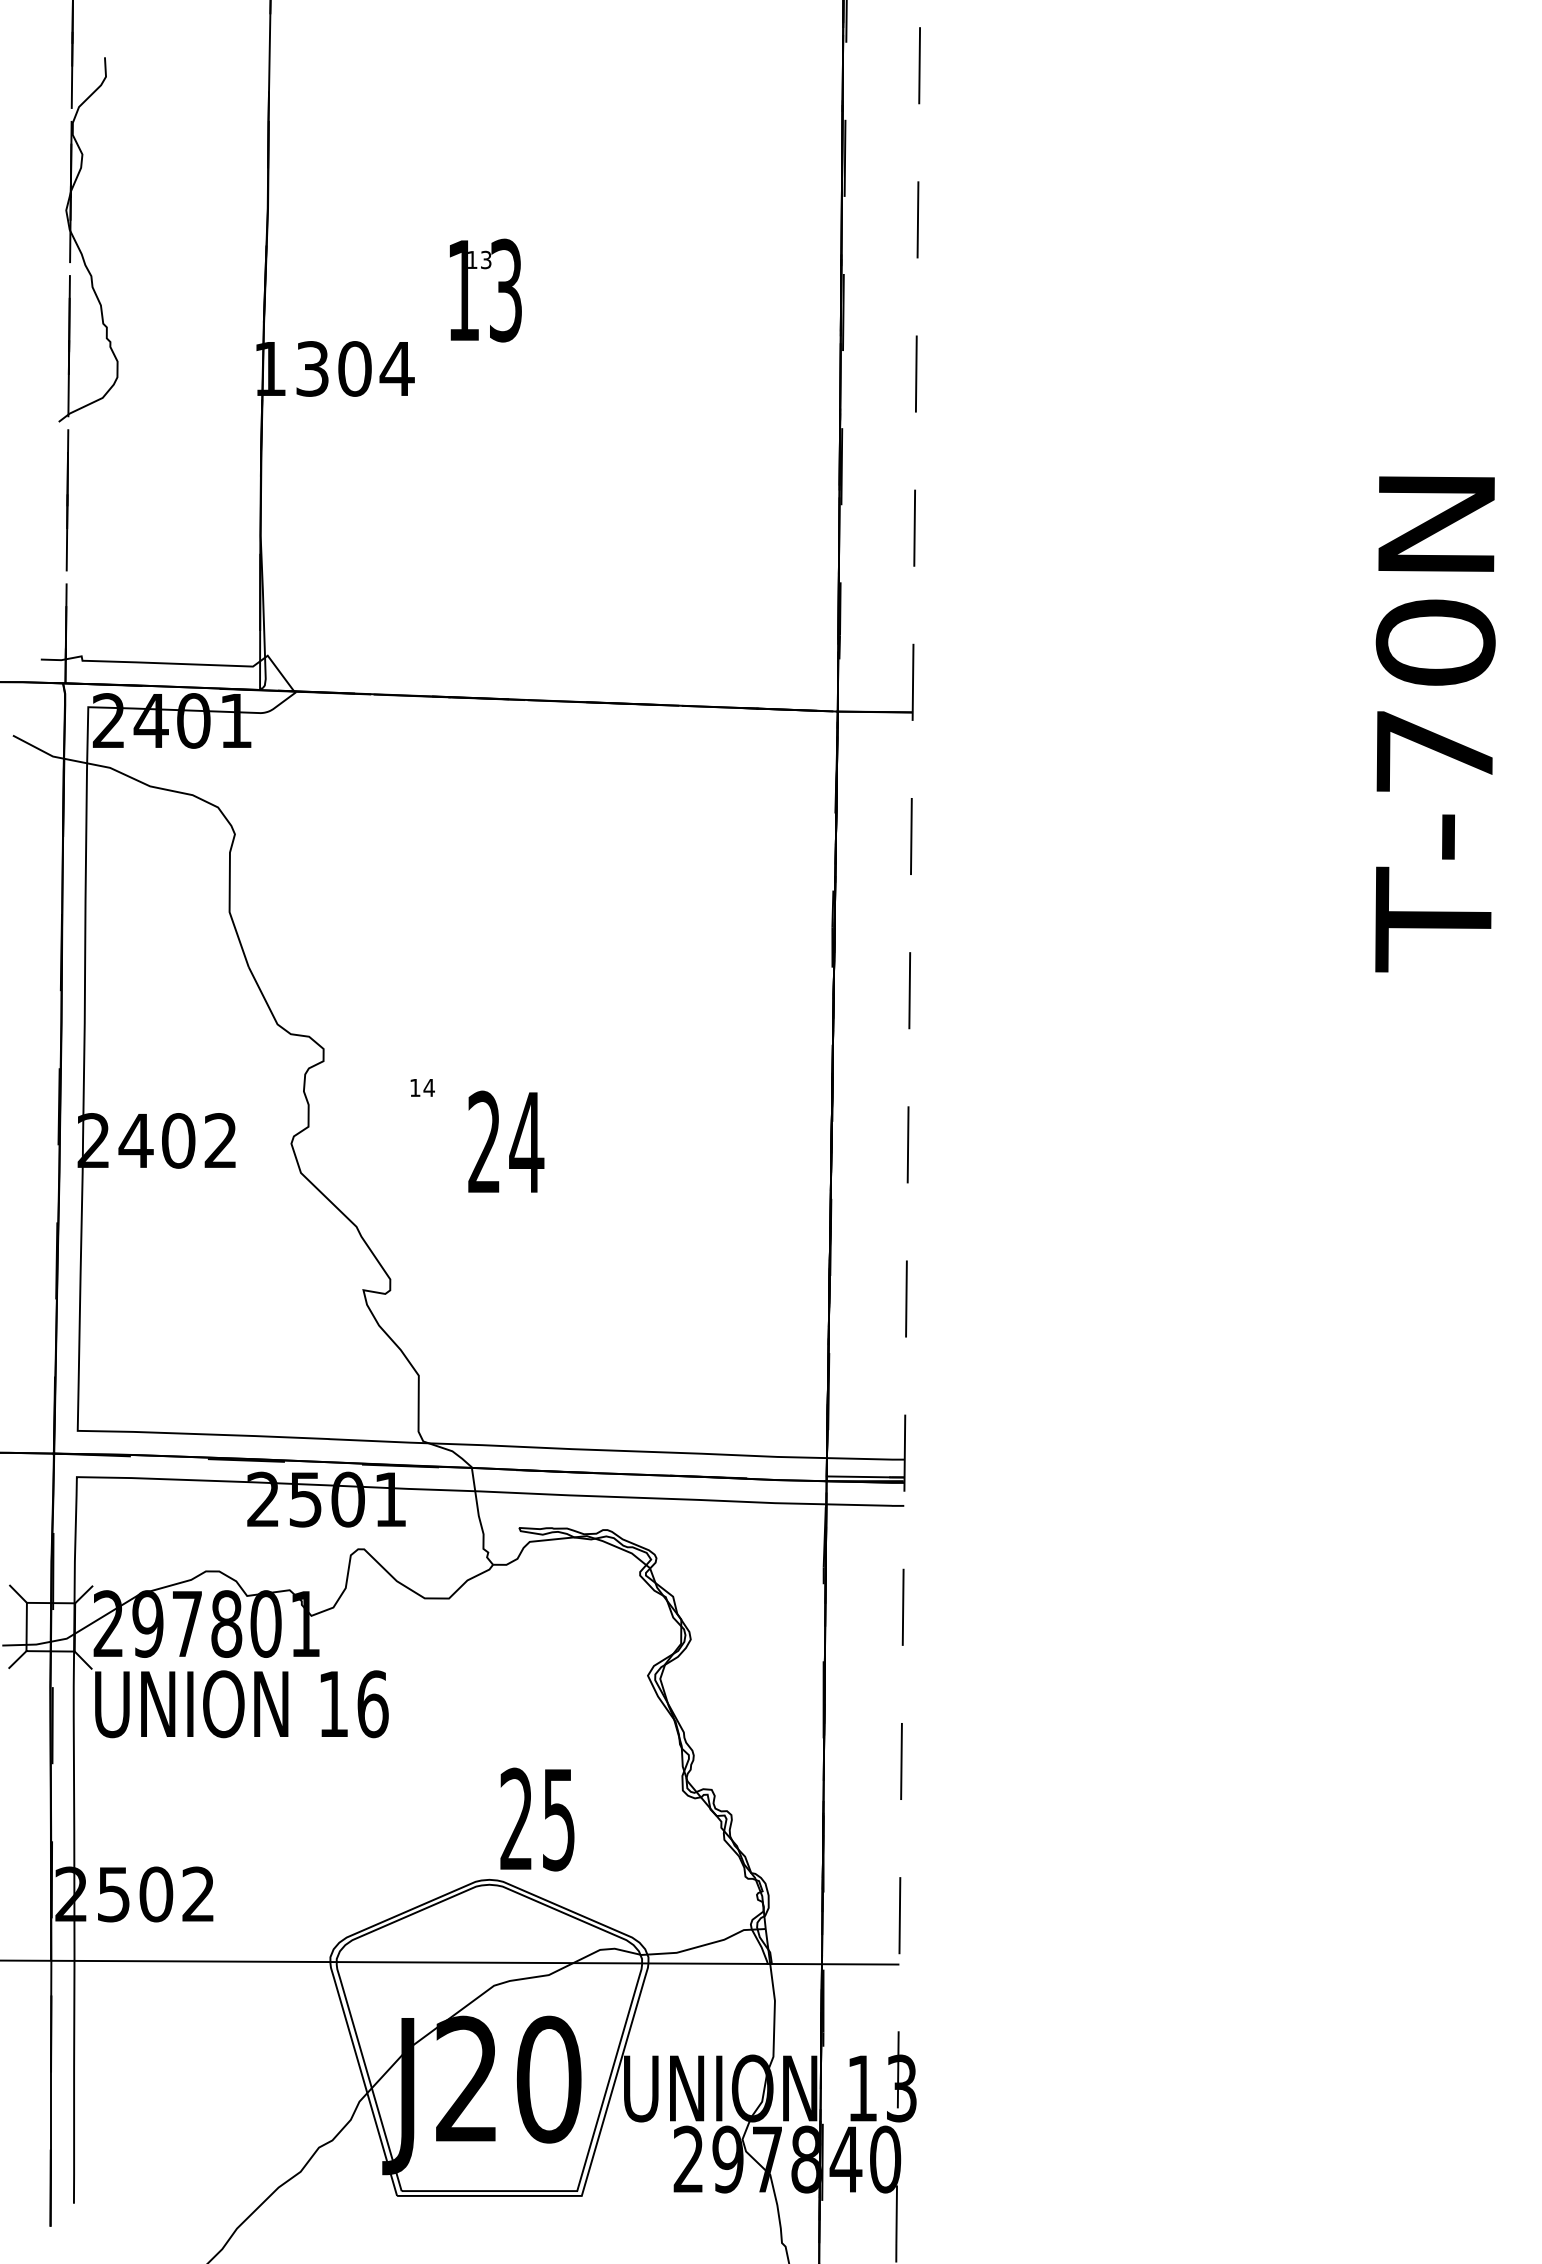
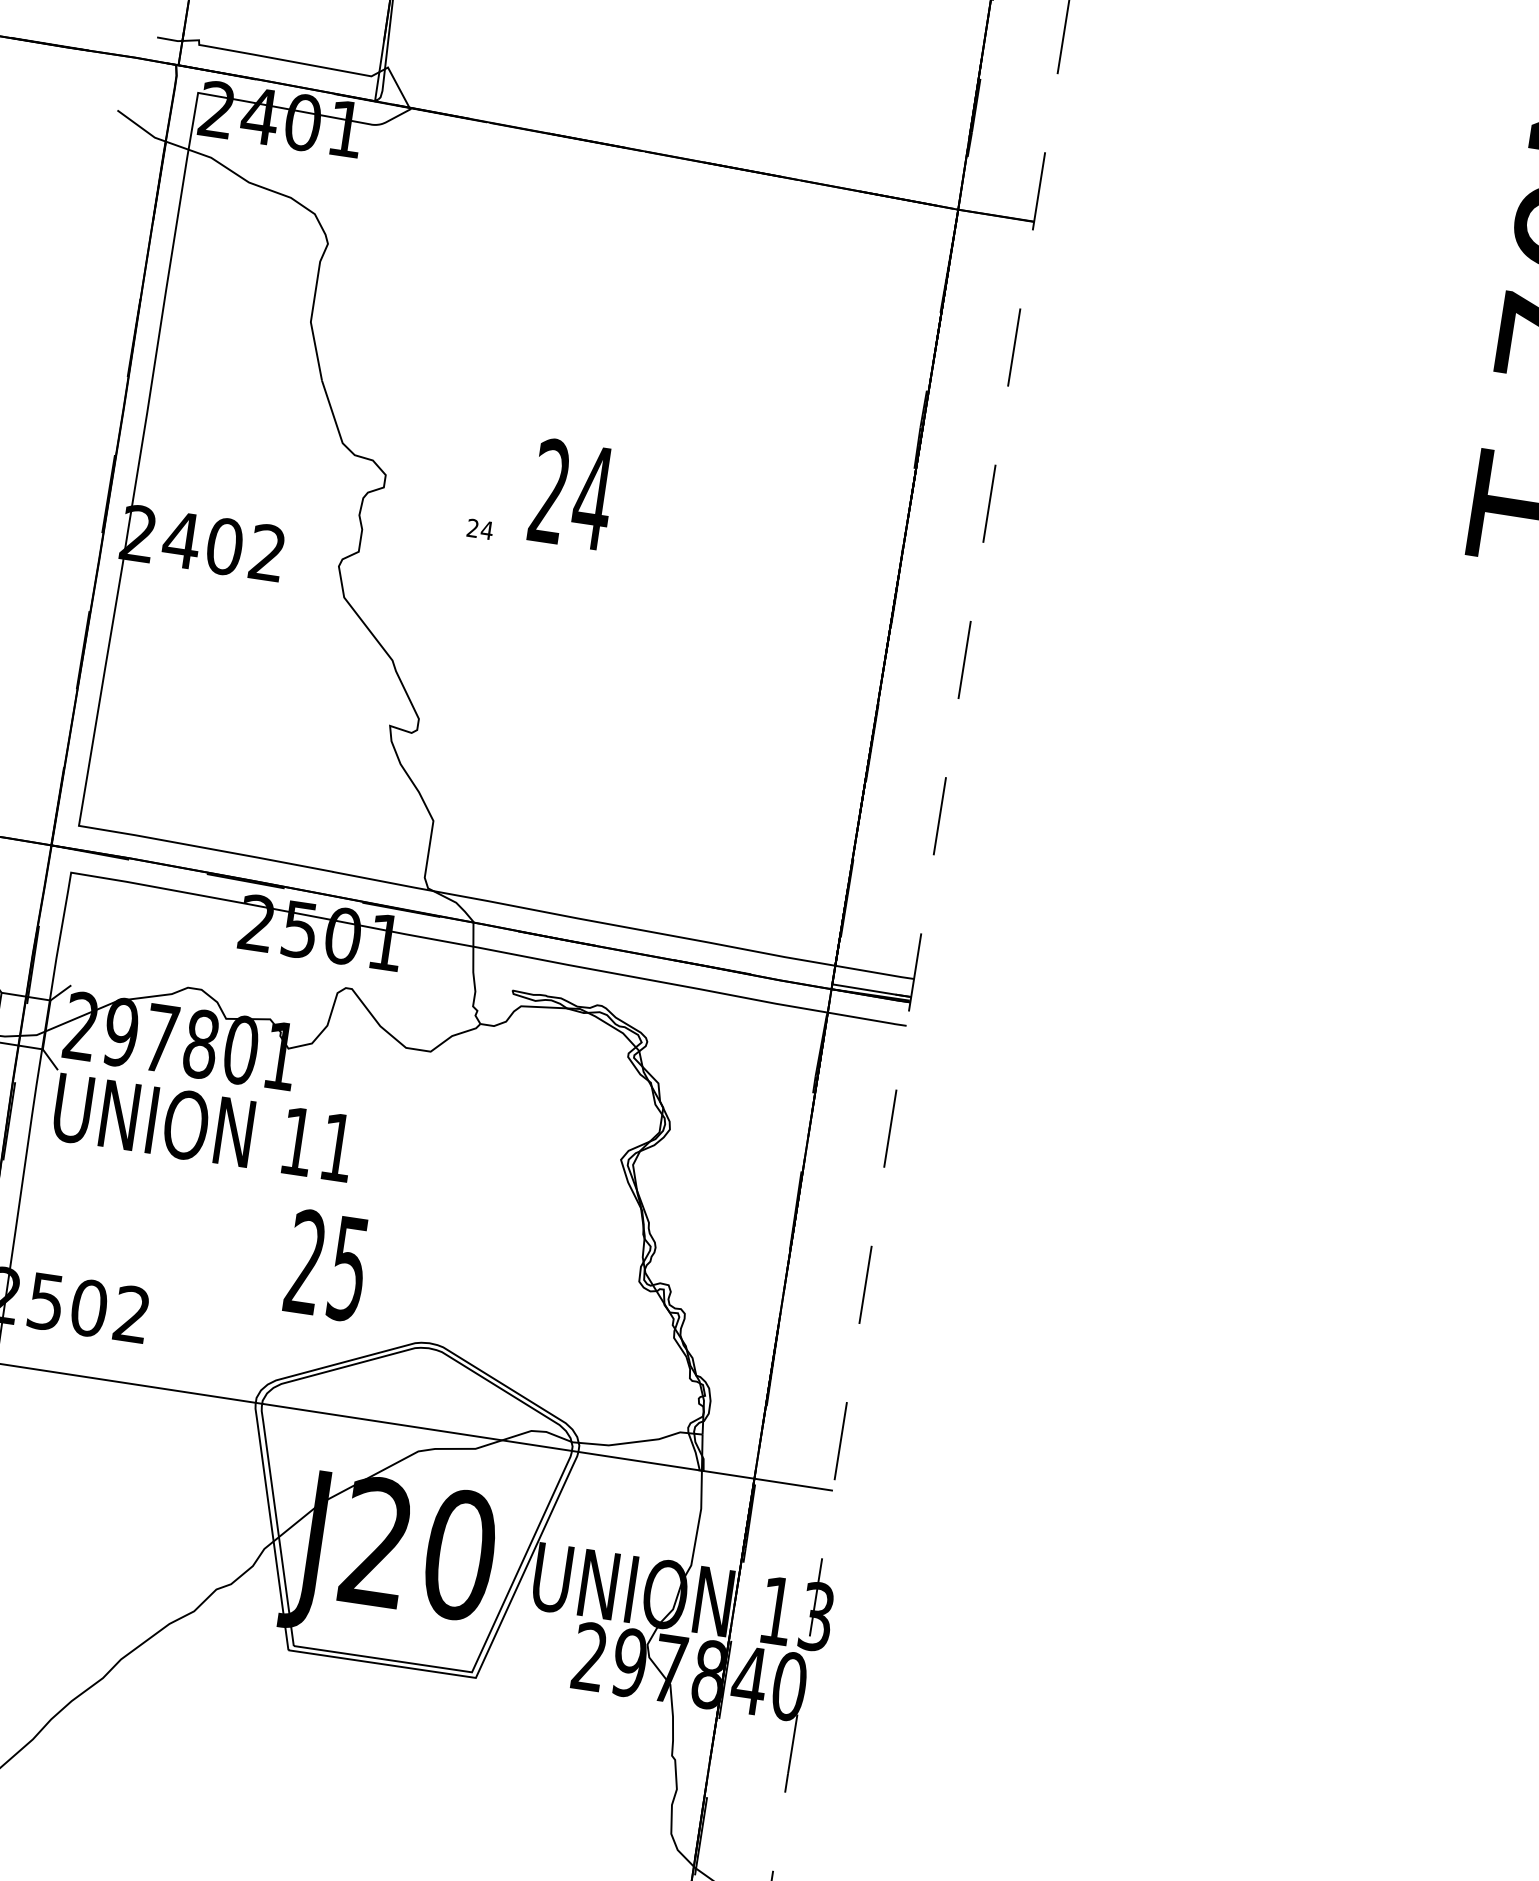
text: (415, 1087) -> (473, 527), 14 -> 24
text: (506, 1141) -> (572, 493), moved
text: (372, 1704) -> (337, 1147), 16 -> 11
text: (537, 1819) -> (327, 1265), moved

